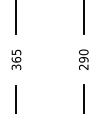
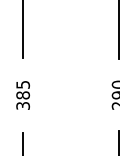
text: (15, 59) -> (21, 94), 365 -> 385

